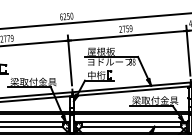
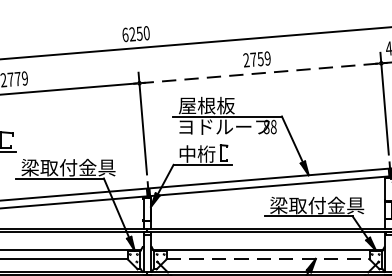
line: (127, 35) -> (260, 72), solid -> dashed
line: (131, 126) -> (268, 258), solid -> dashed

